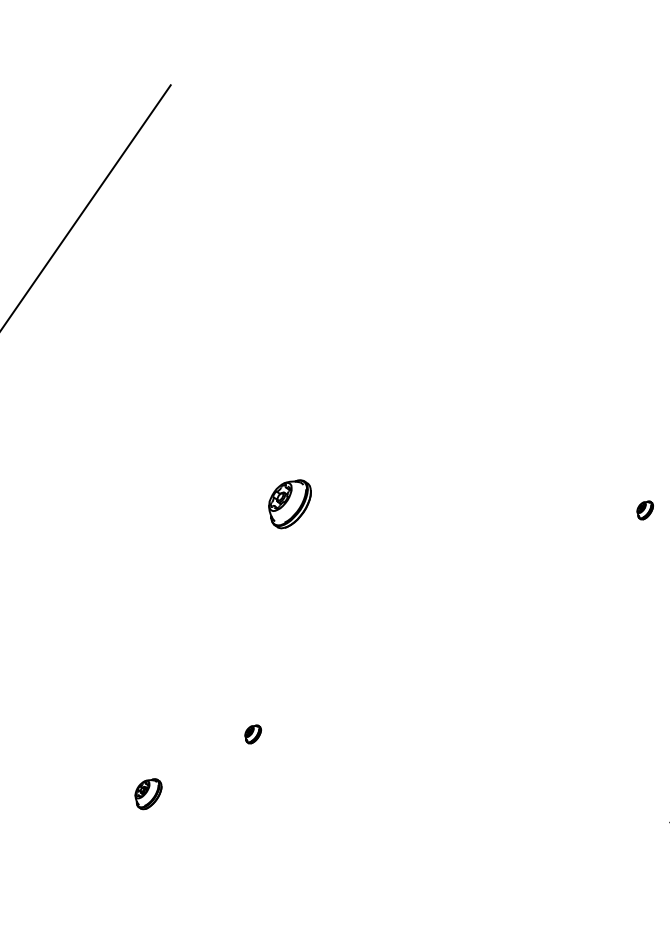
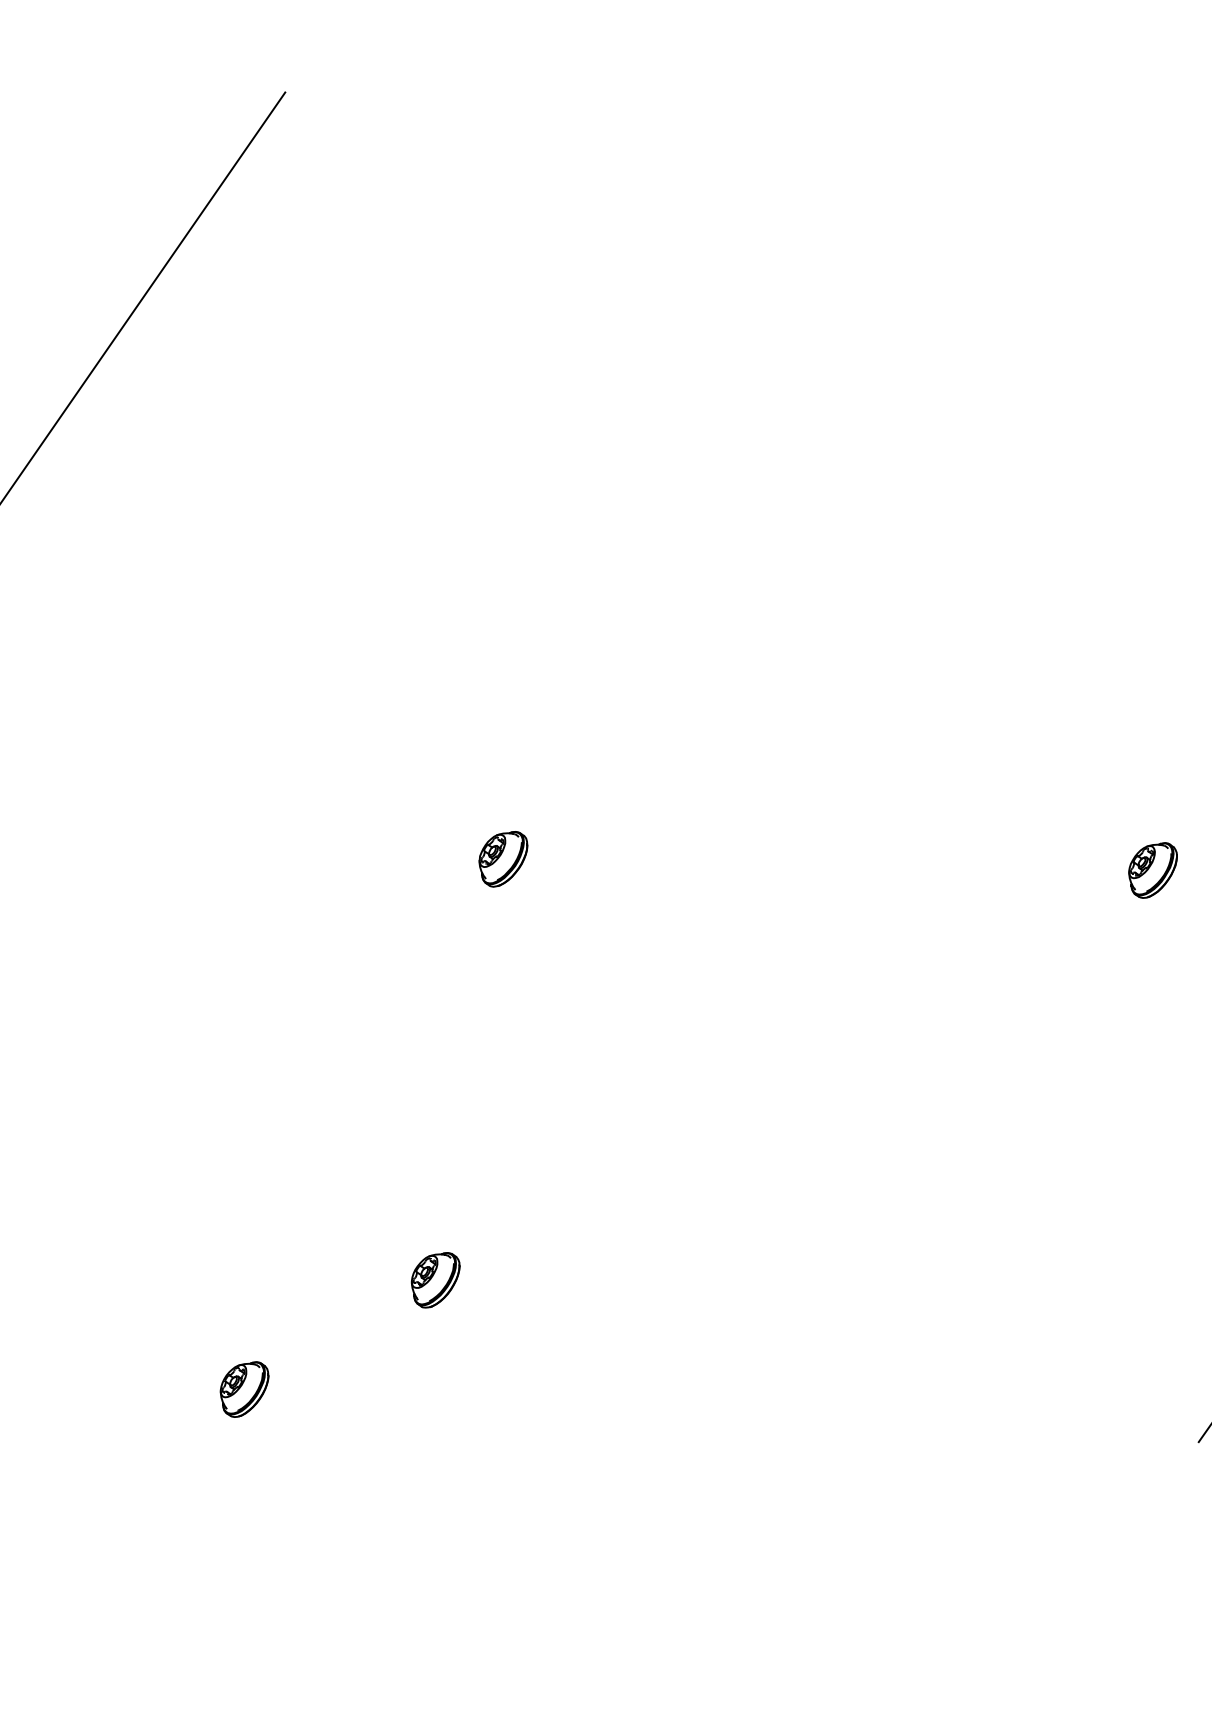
part: (289, 504) -> (502, 859), size x0.62
part: (645, 510) -> (1153, 870), size x1.67
part: (253, 734) -> (436, 1280), size x1.67

